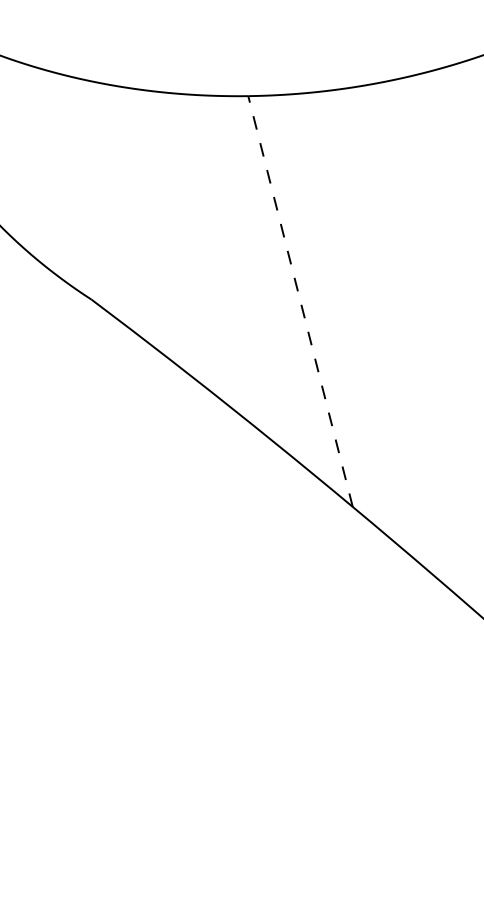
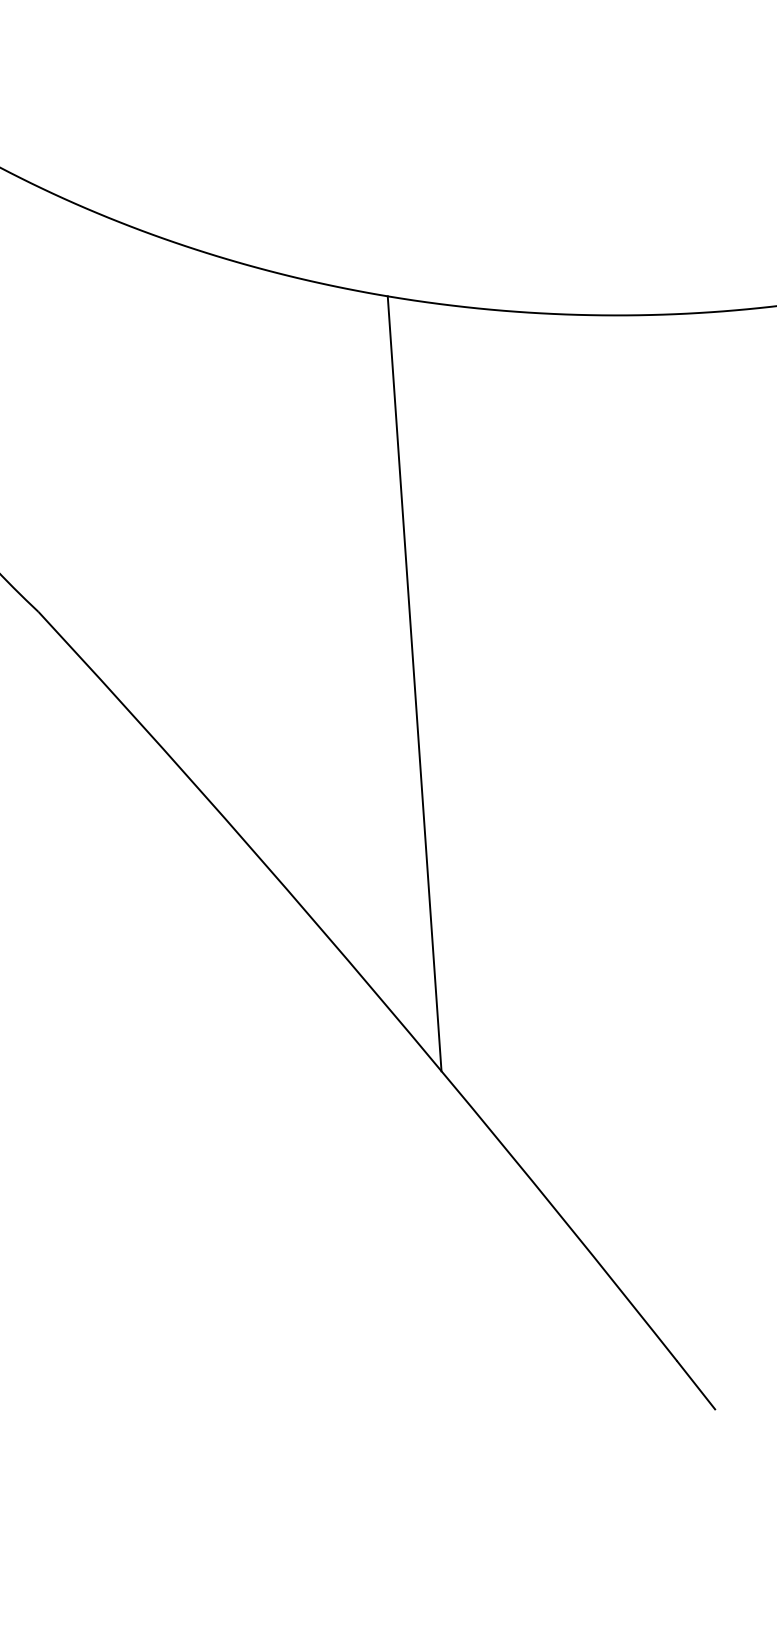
line: (300, 301) -> (414, 683), dashed -> solid

